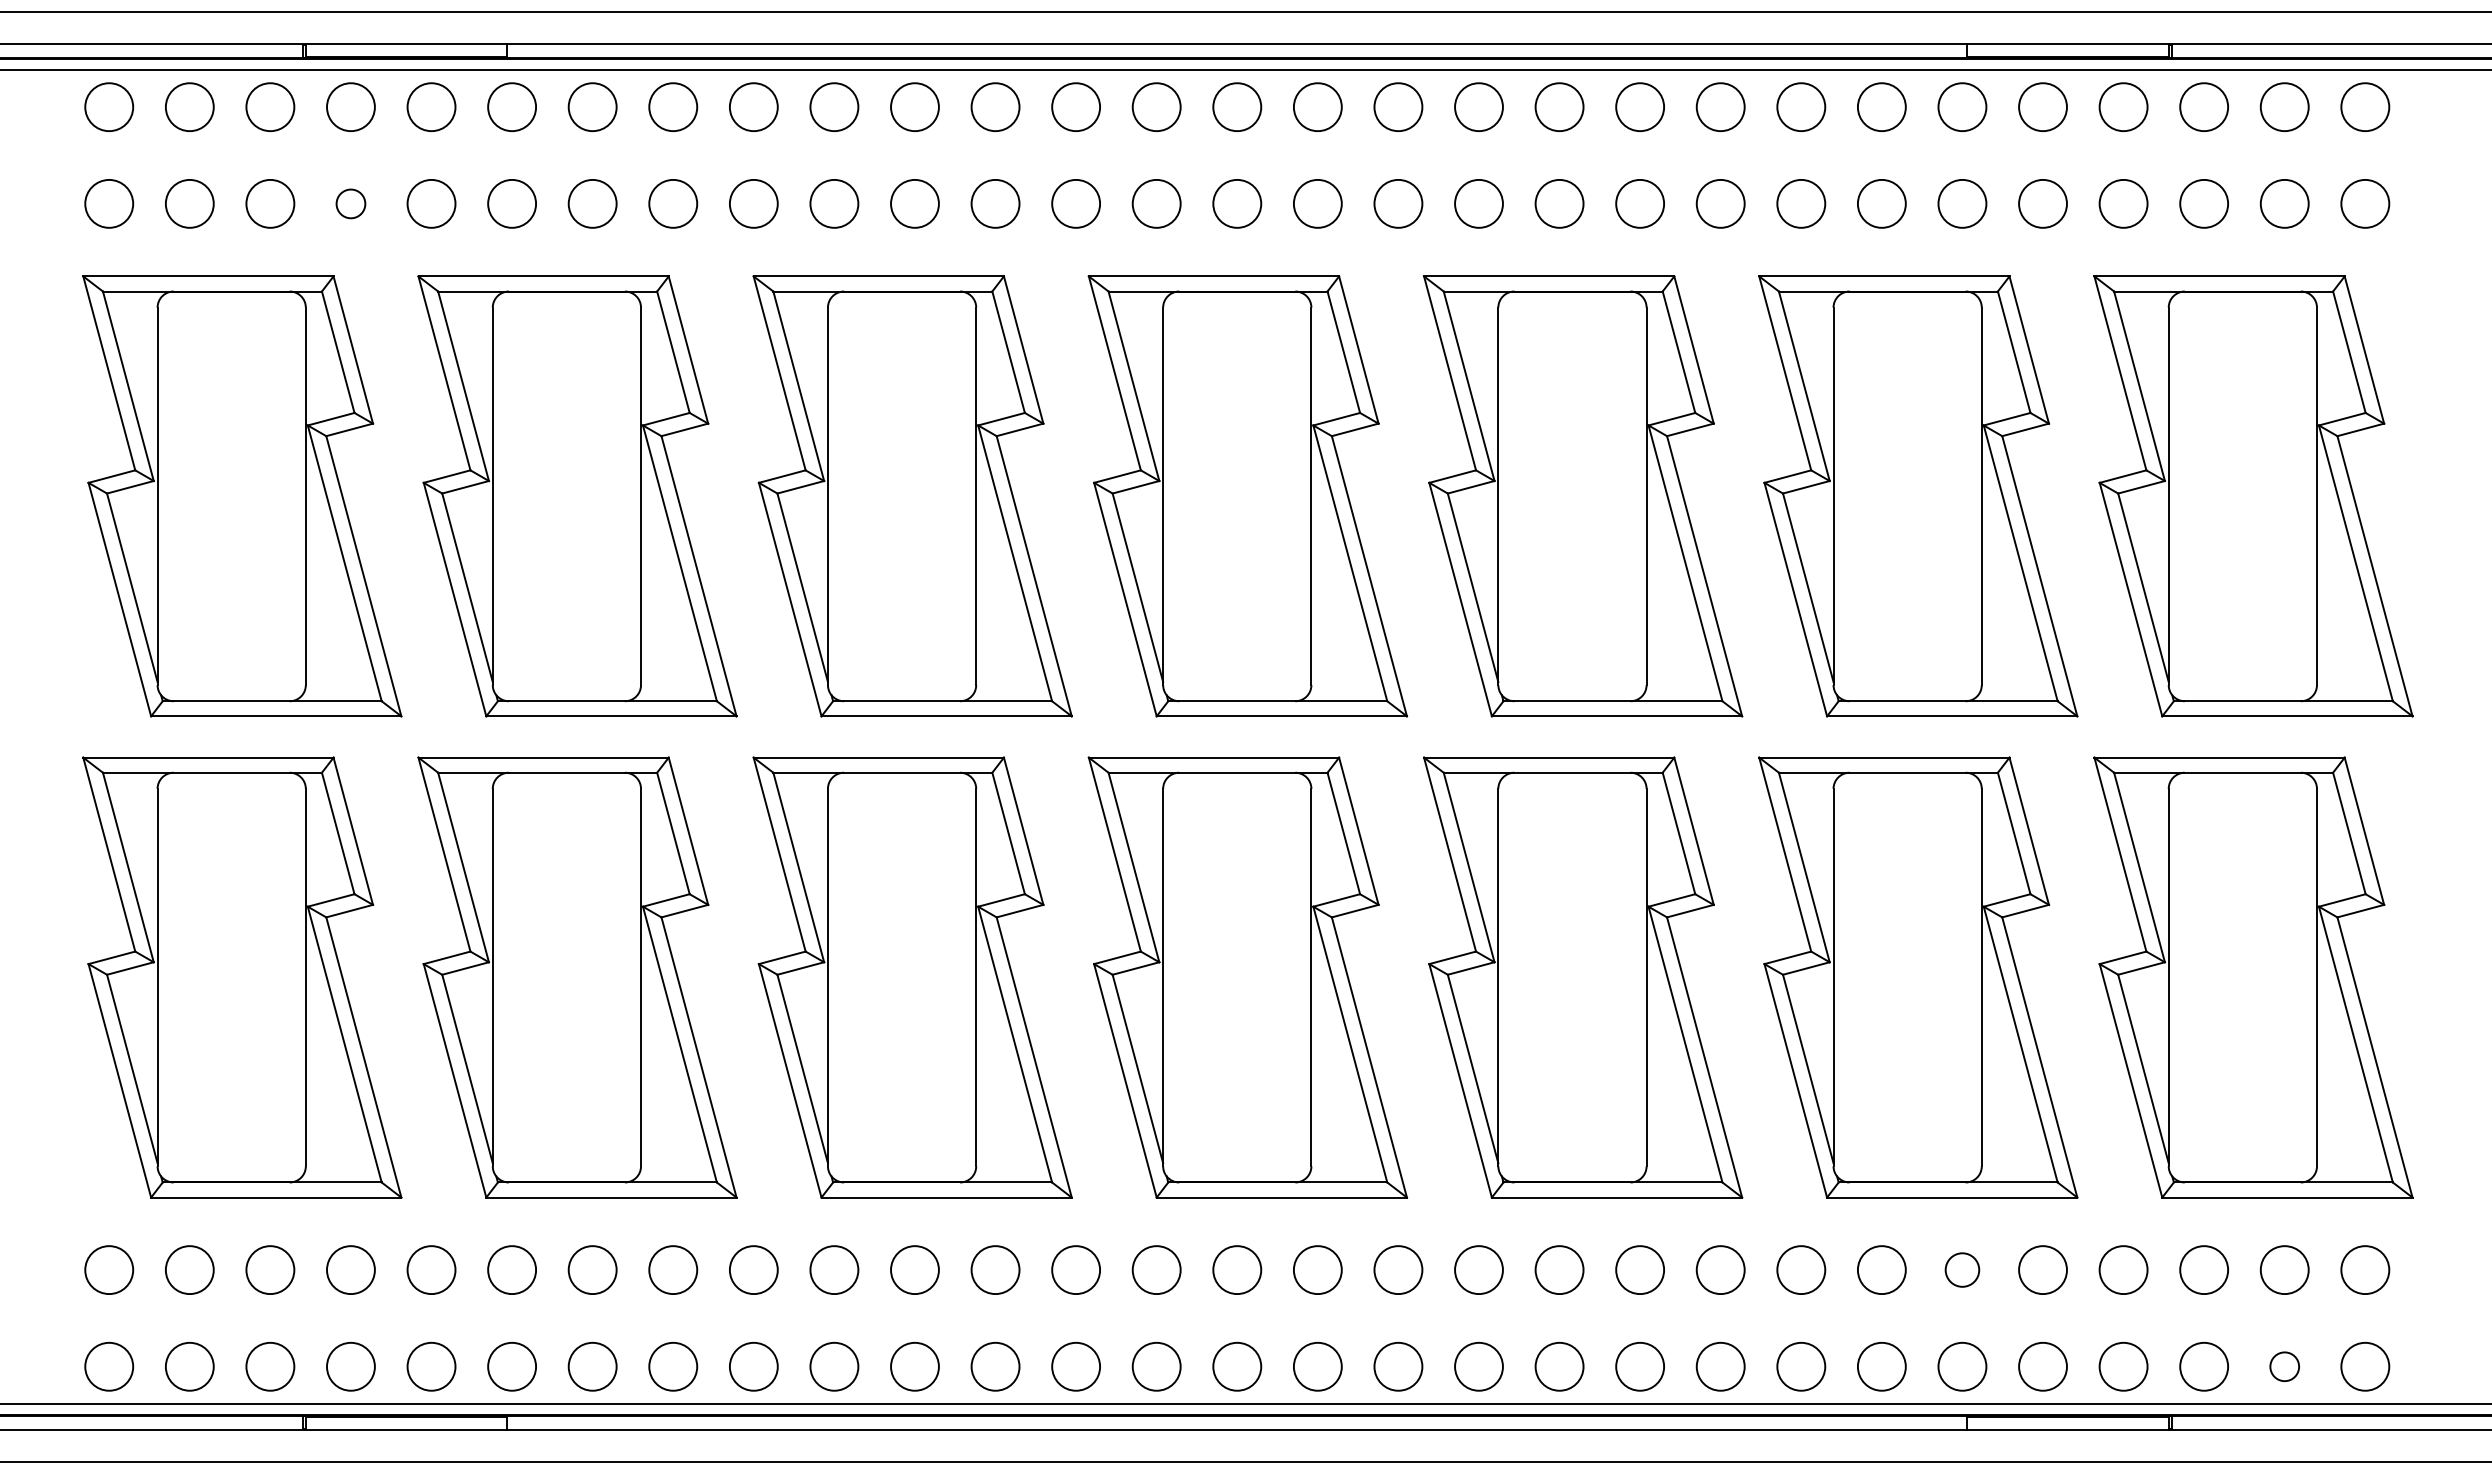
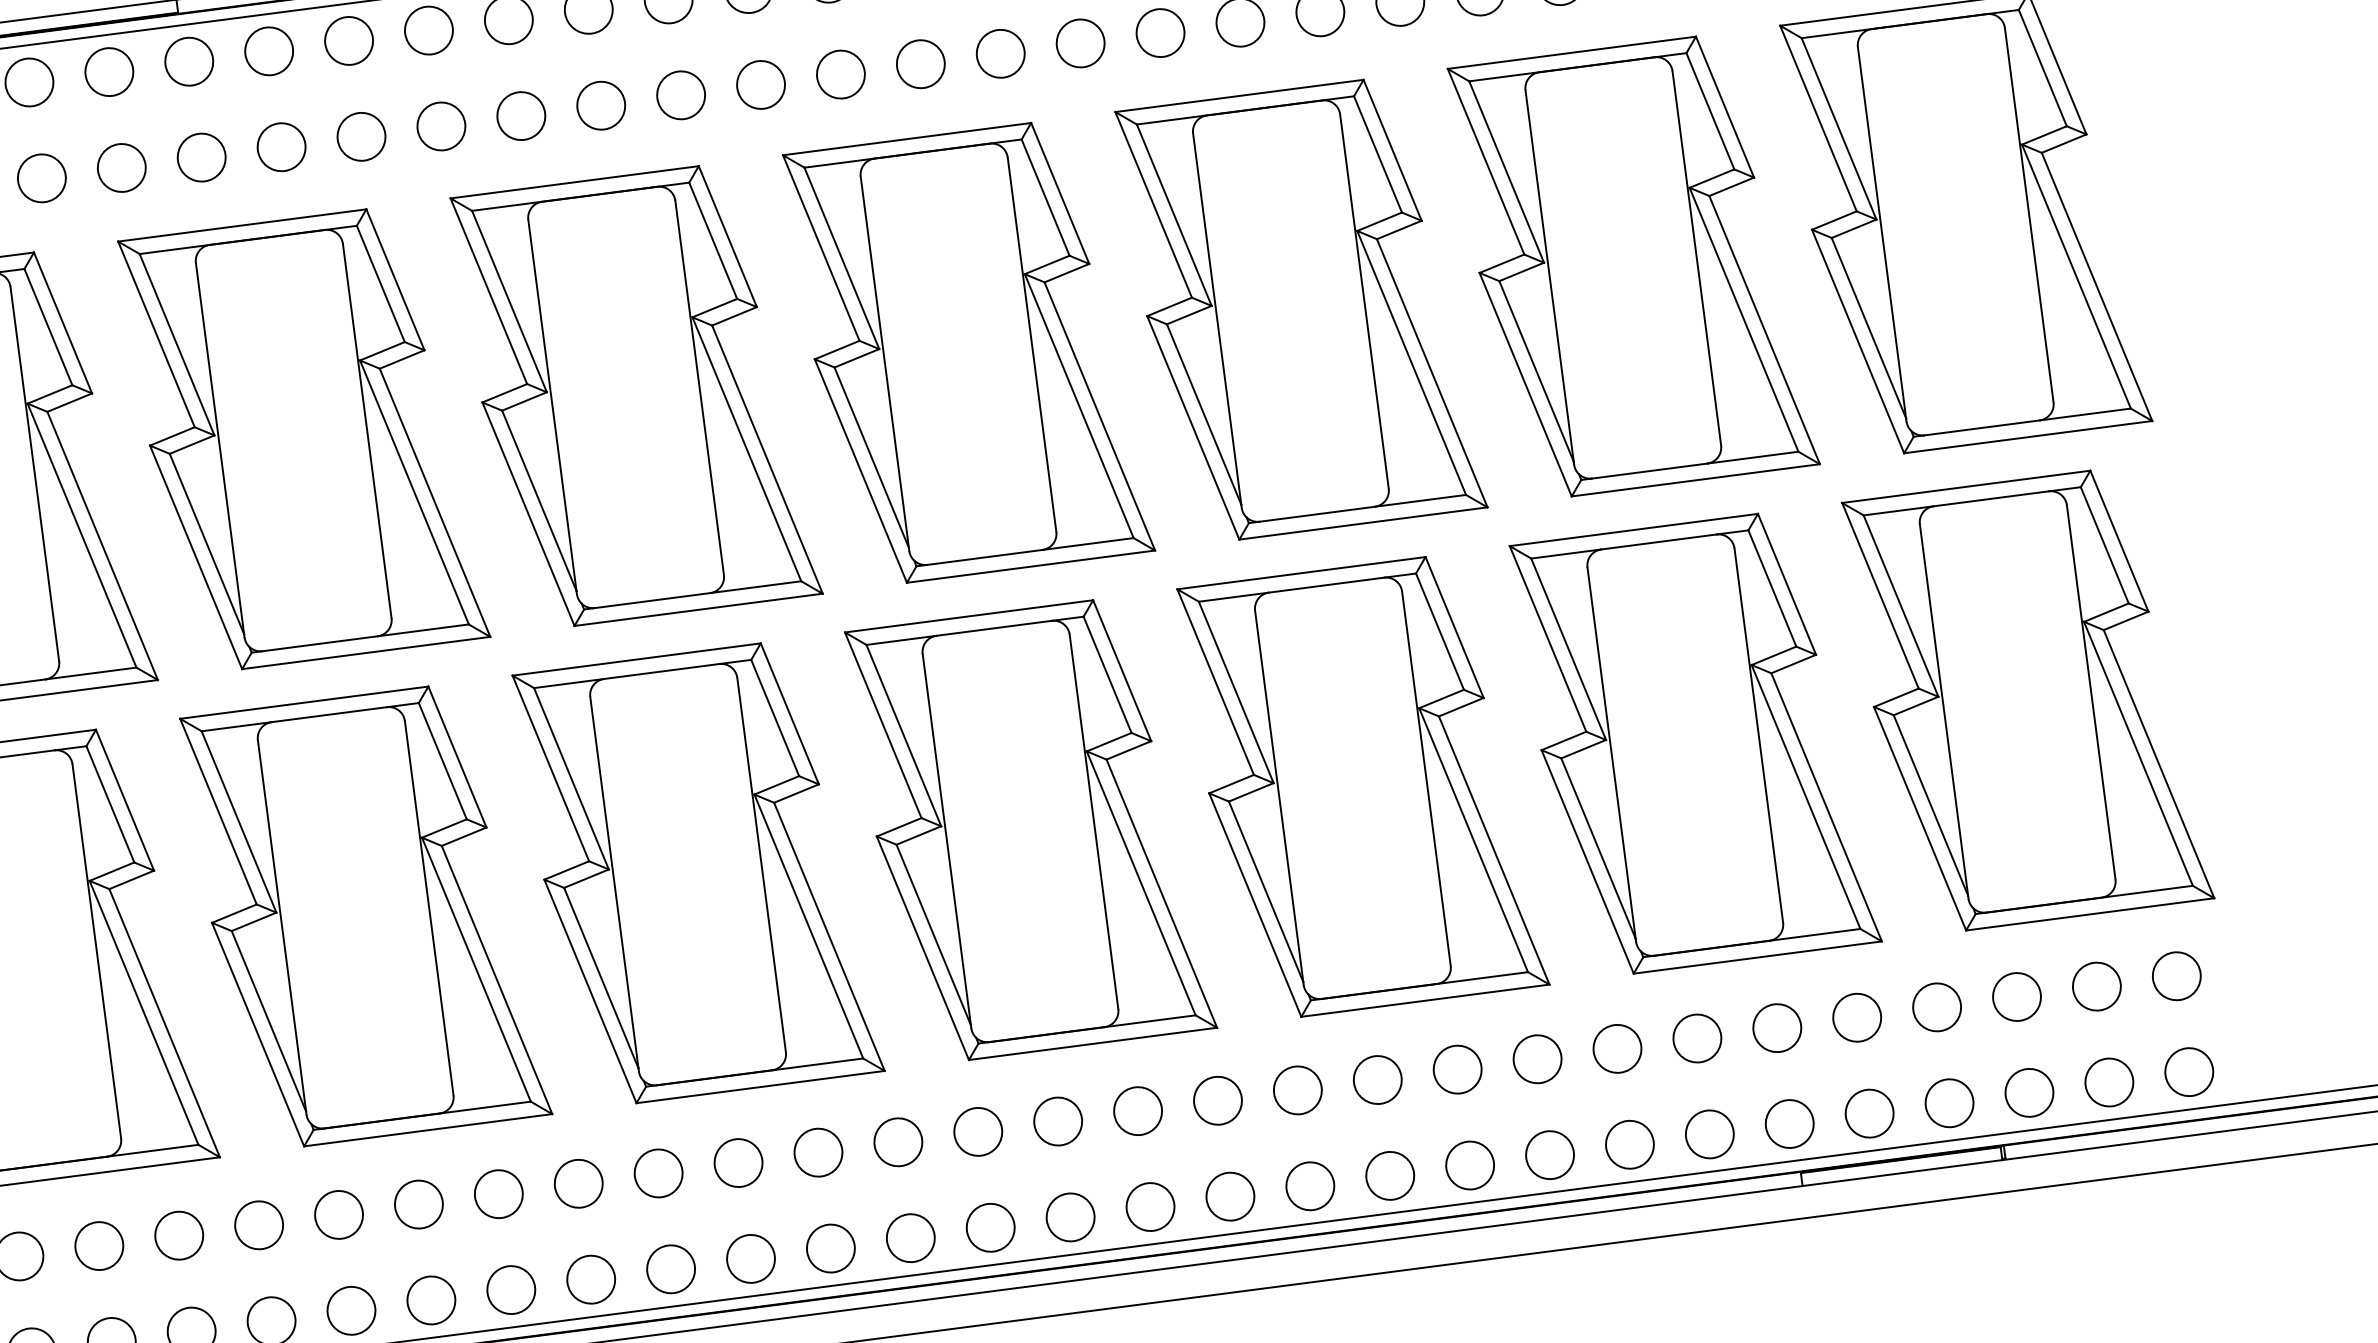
circle: (350, 203) -> (41, 178), size x1.67
circle: (1962, 1269) -> (1777, 1027), size x1.43
circle: (2284, 1366) -> (2109, 1082), size x1.67

